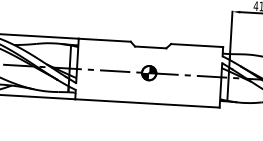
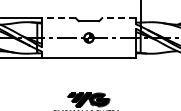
line: (104, 40) -> (58, 18), solid -> dashed
line: (197, 45) -> (119, 18), solid -> dashed

